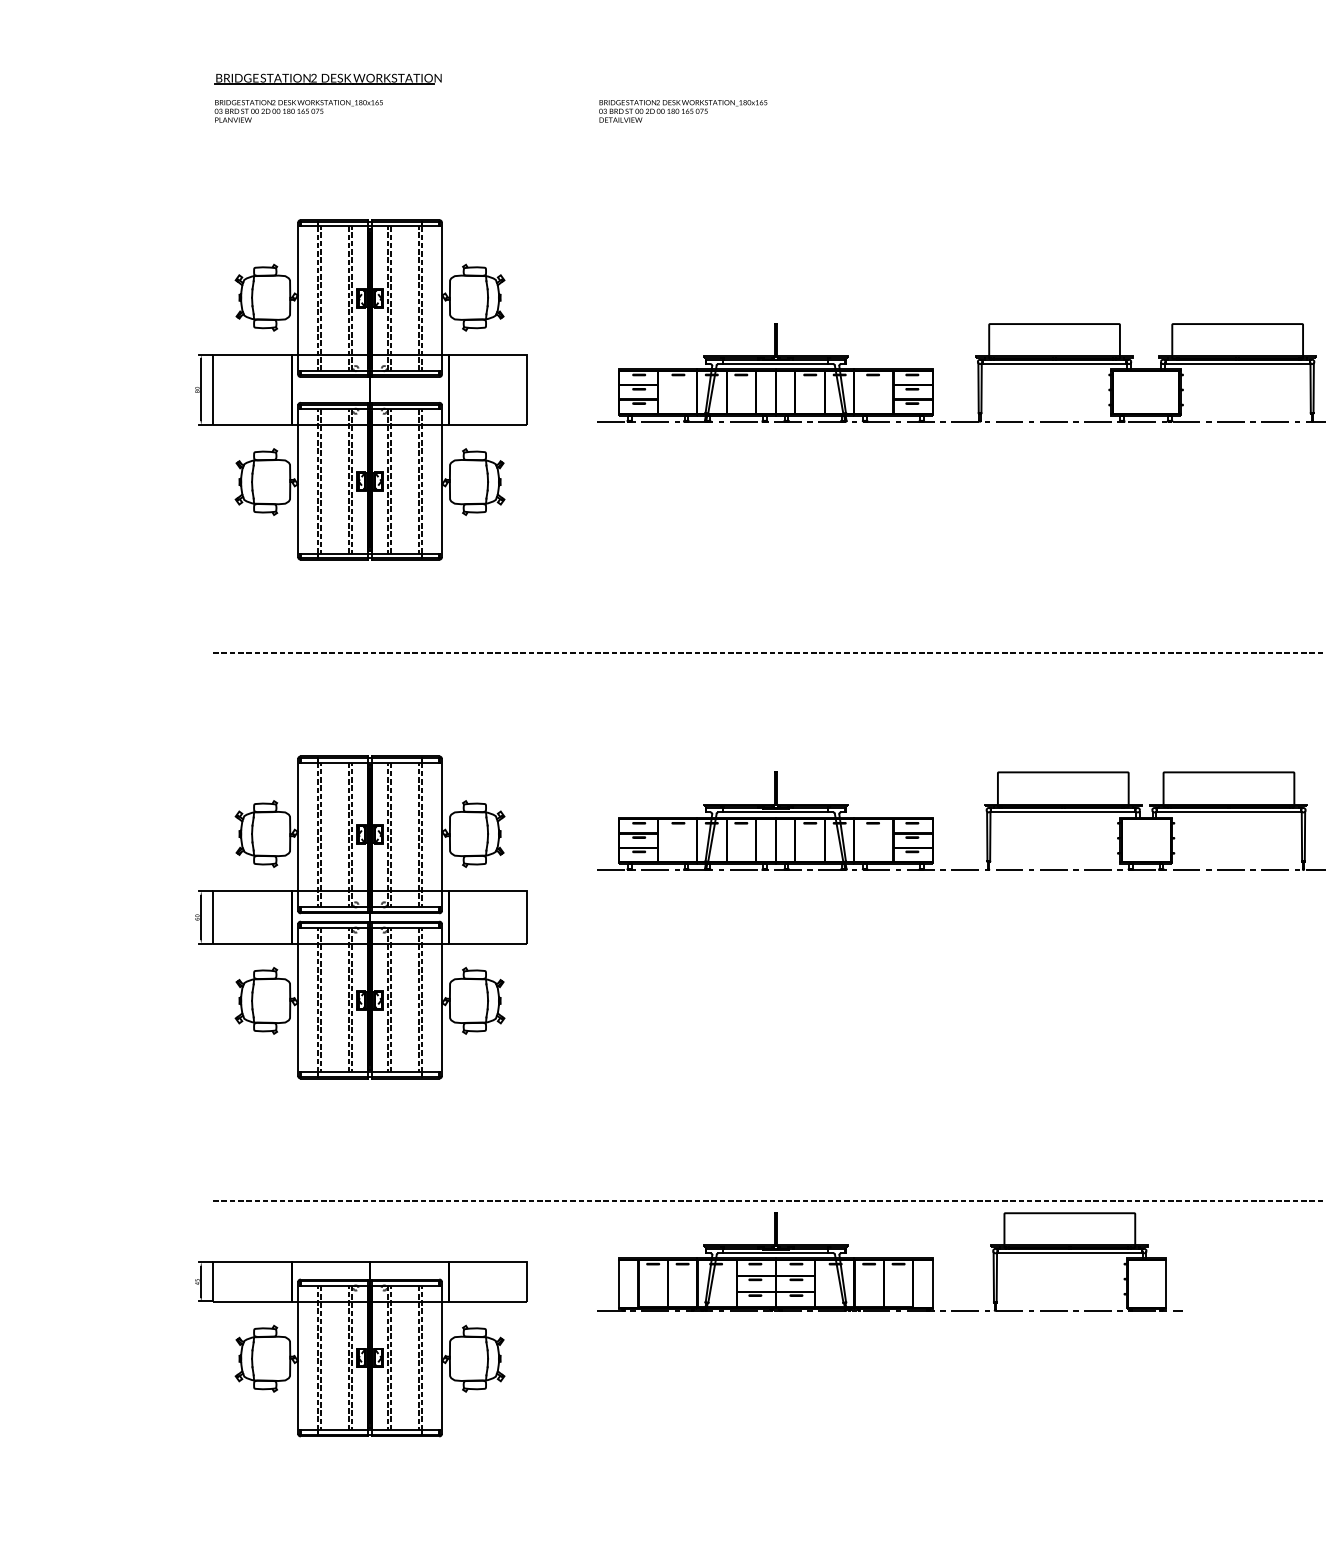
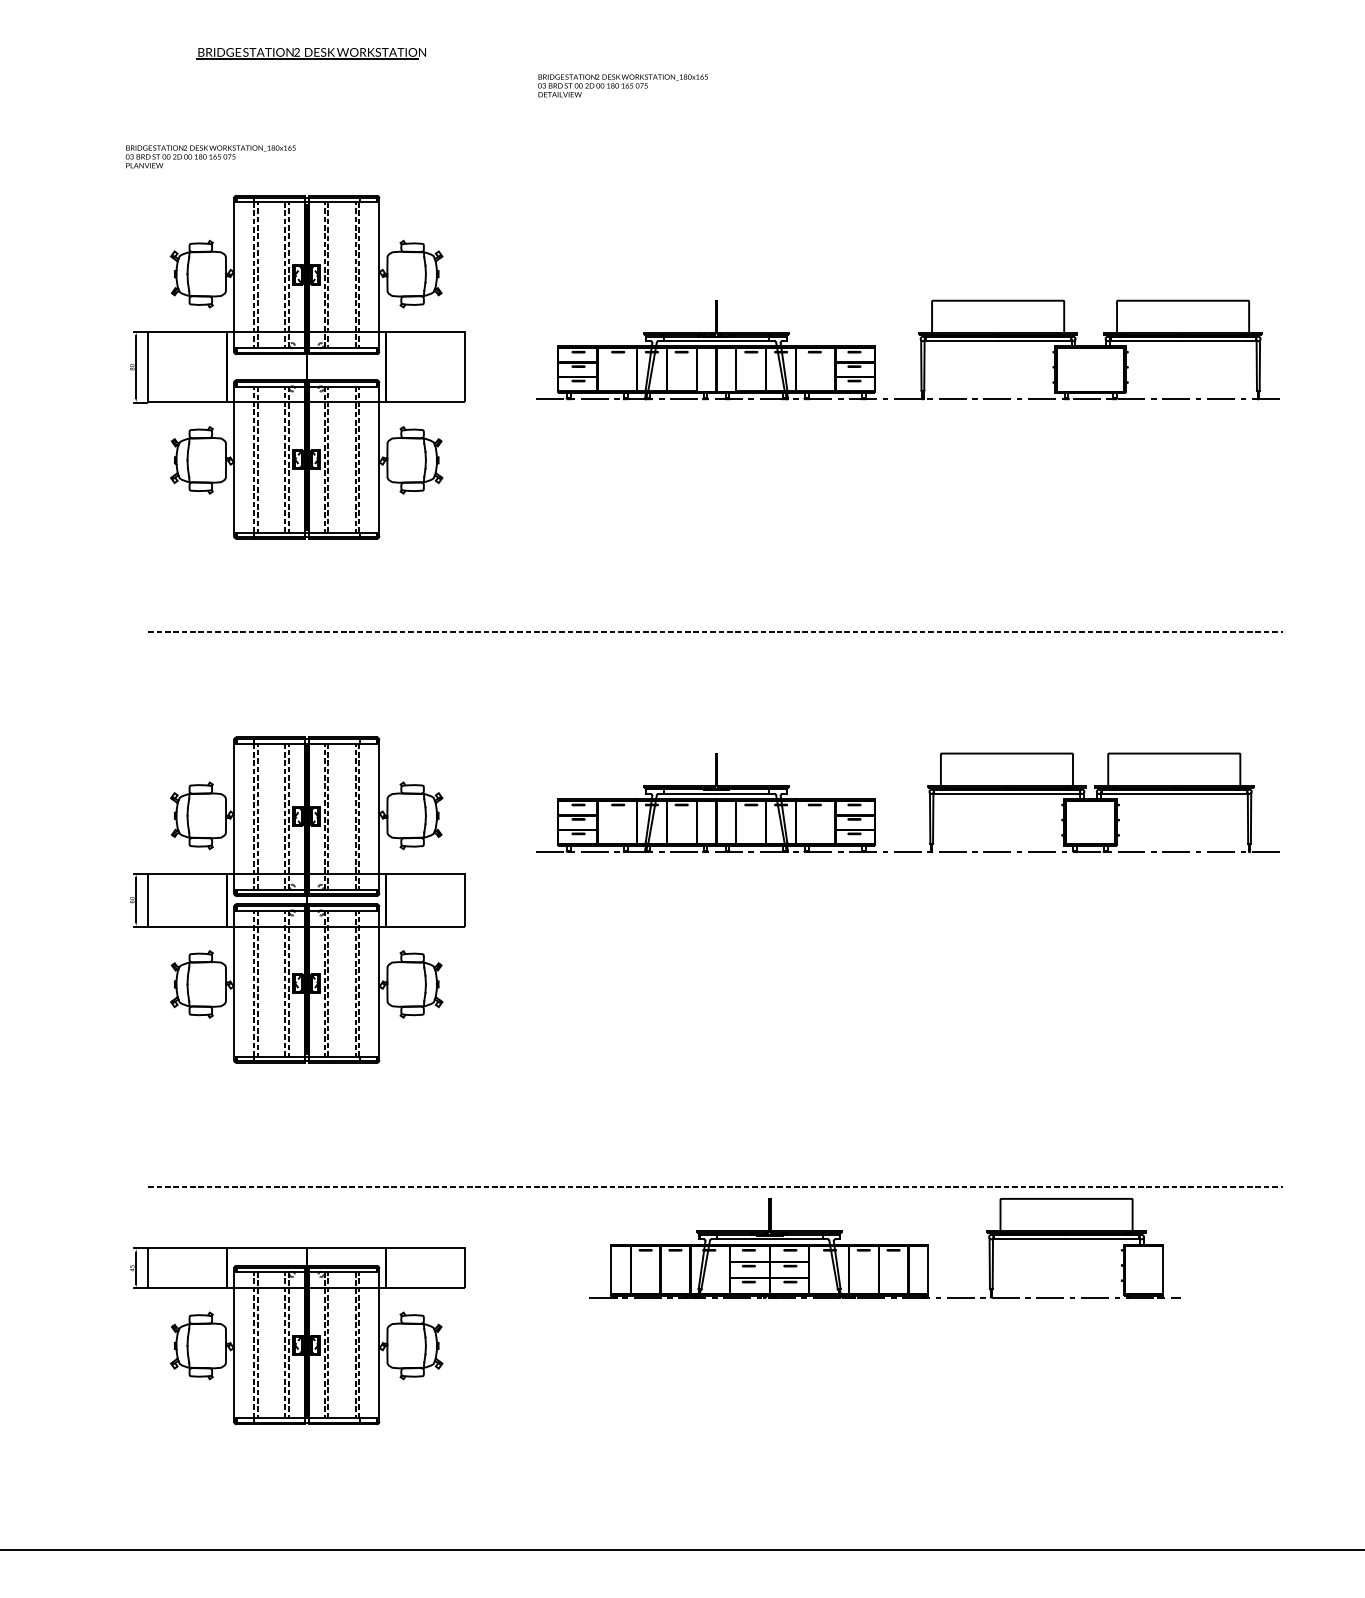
part: (327, 79) -> (310, 53), moved
text: (298, 110) -> (210, 156), moved
part: (889, 1262) -> (884, 1248), moved

